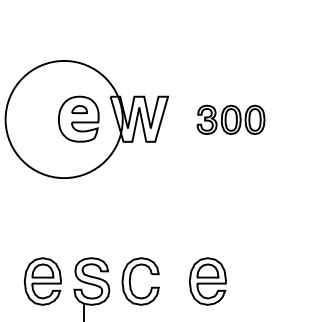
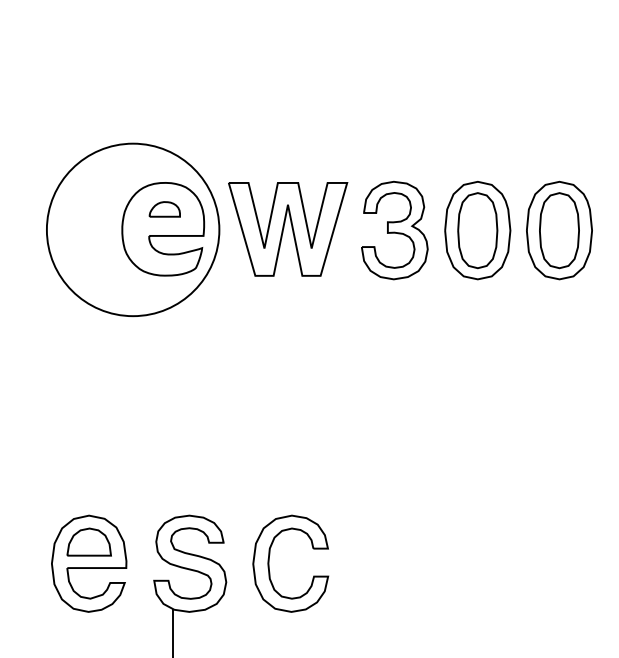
circle: (64, 119) -> (133, 229), size x0.71
part: (230, 119) -> (475, 229), size x1.67
part: (207, 281) -> (428, 563), removed

